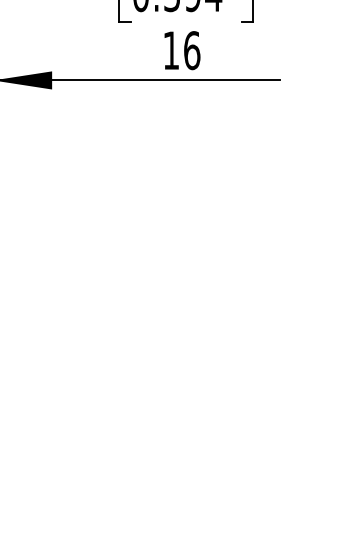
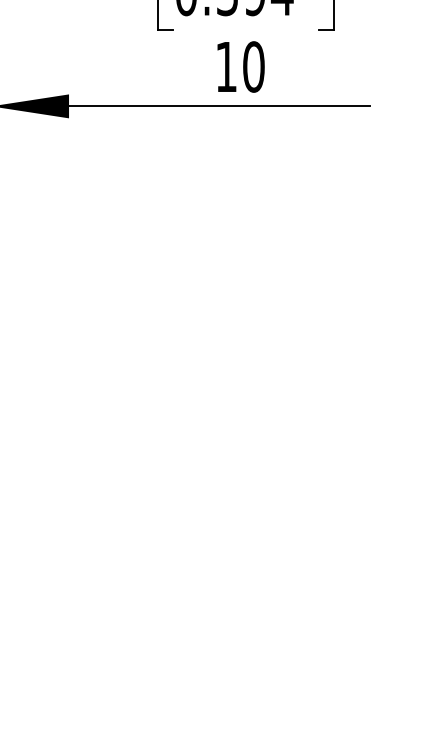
text: (192, 50) -> (254, 66), 16 -> 10

